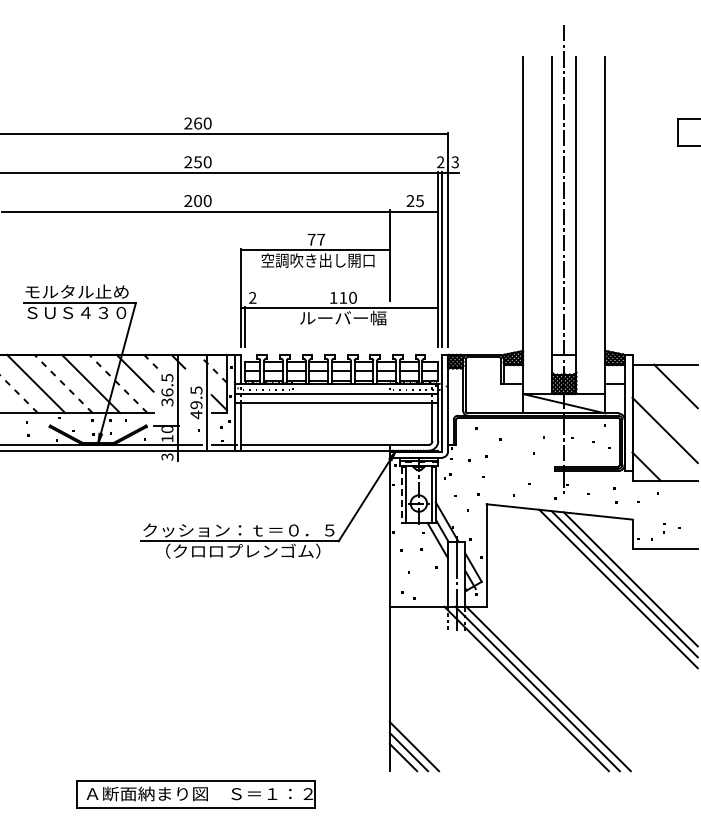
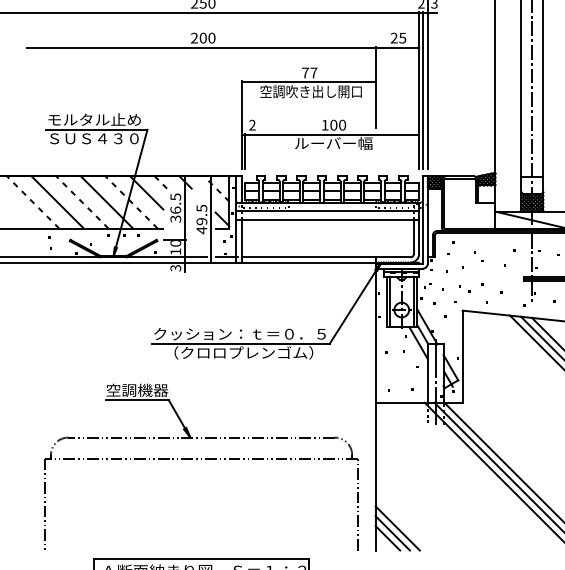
text: (343, 297) -> (334, 124), 110 -> 100
line: (401, 495) -> (386, 302), dashed -> solid
part: (408, 594) -> (392, 391), size x0.62
part: (195, 669) -> (201, 459), added

